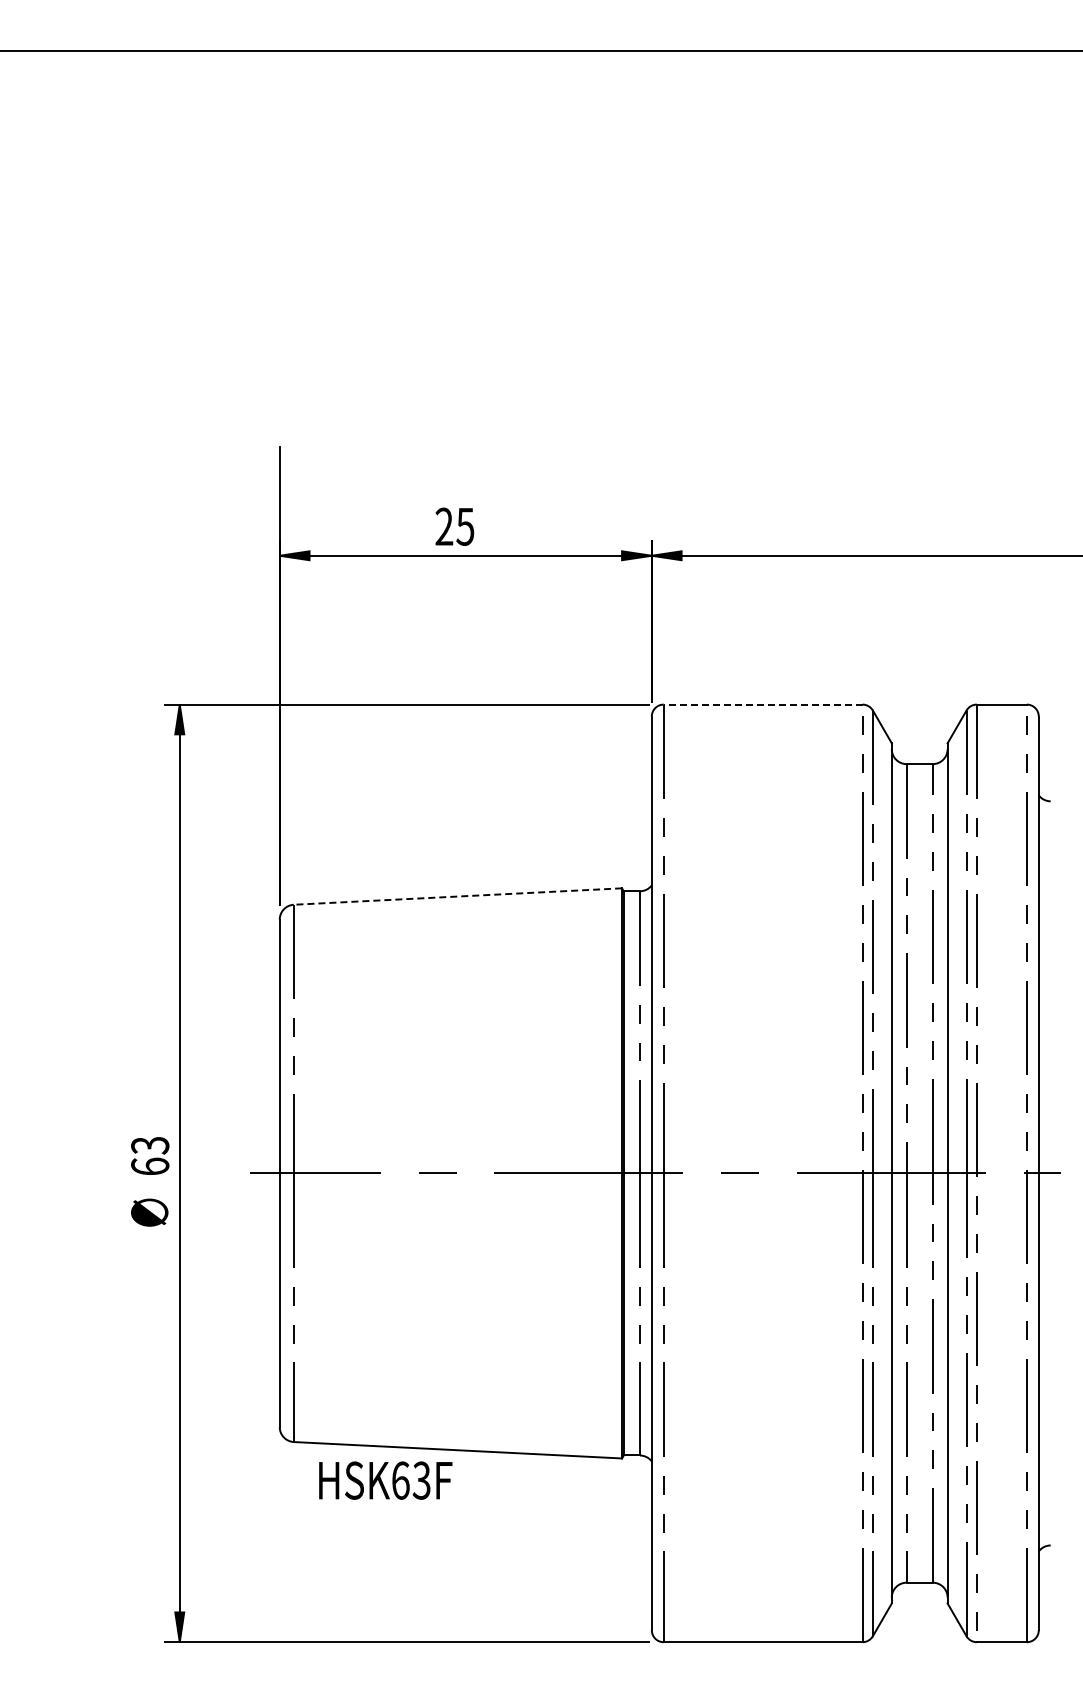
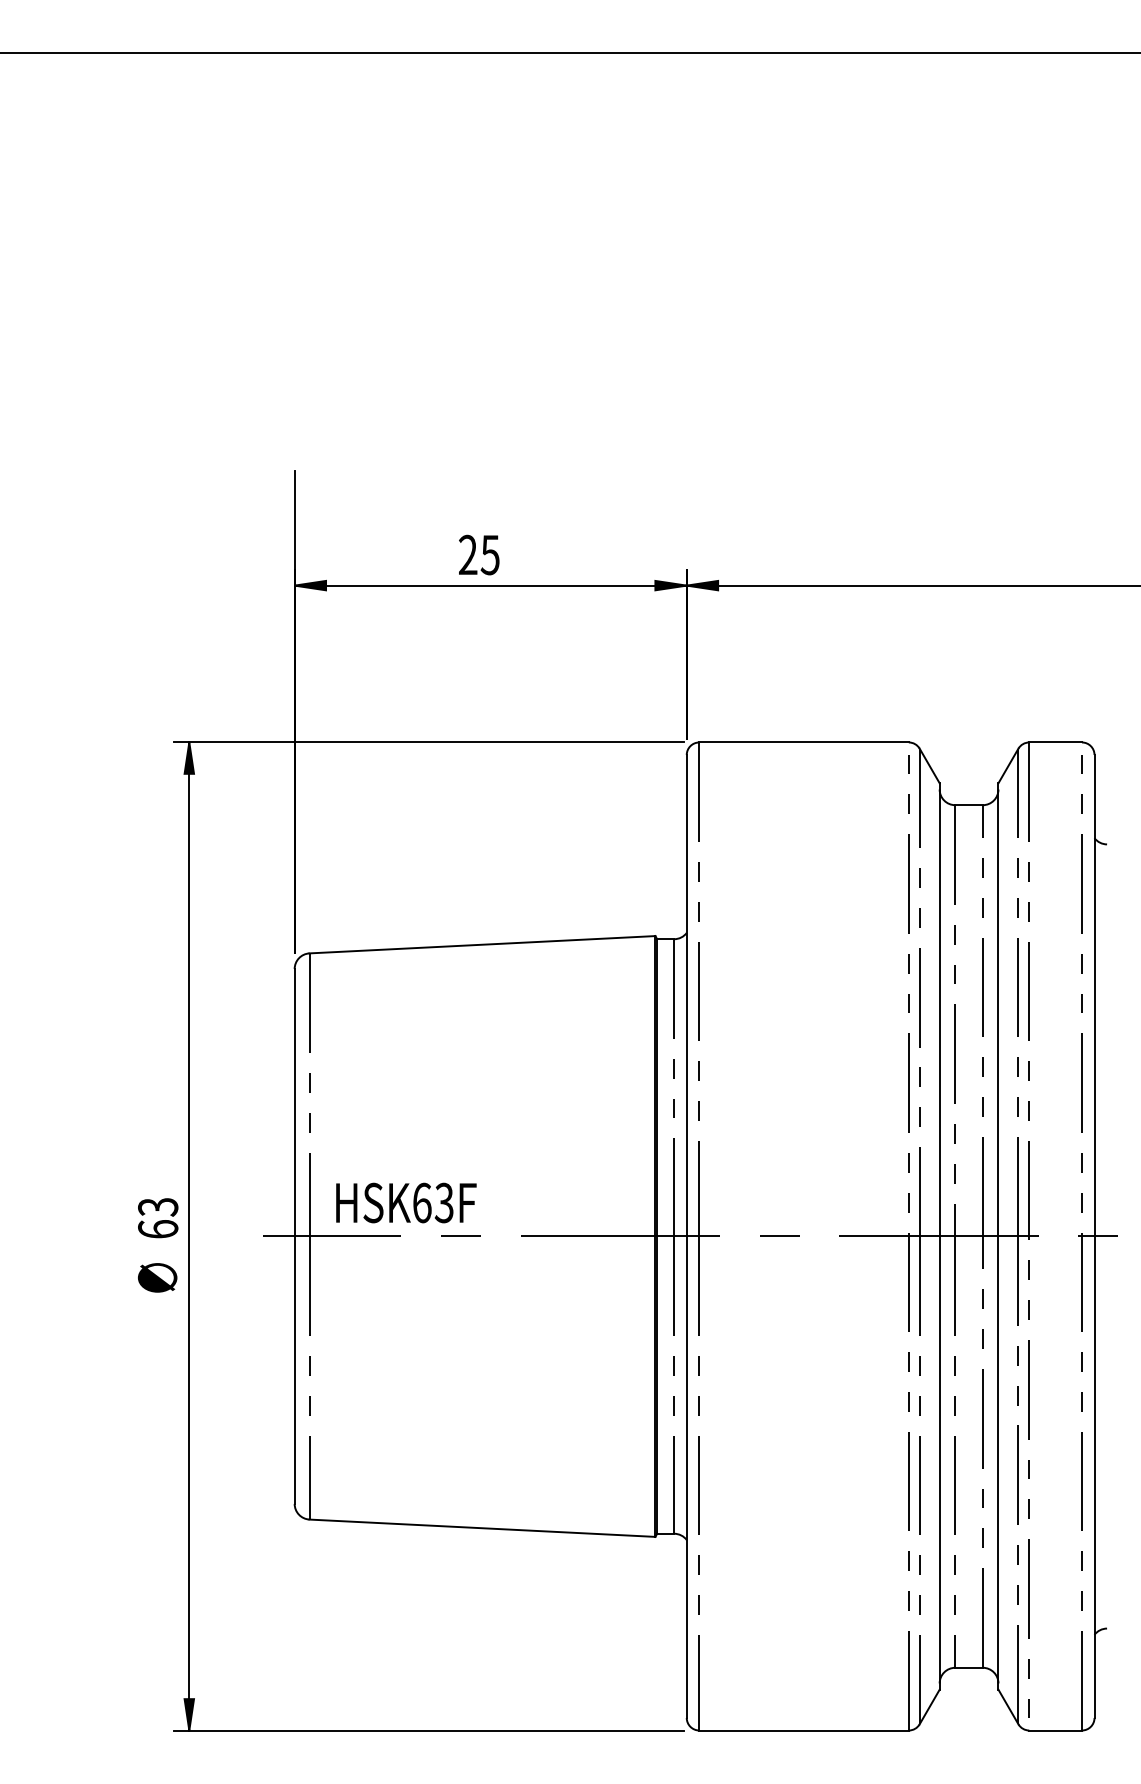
line: (762, 704) -> (803, 742), dashed -> solid
line: (457, 896) -> (481, 944), dashed -> solid
text: (385, 1480) -> (406, 1202), moved

